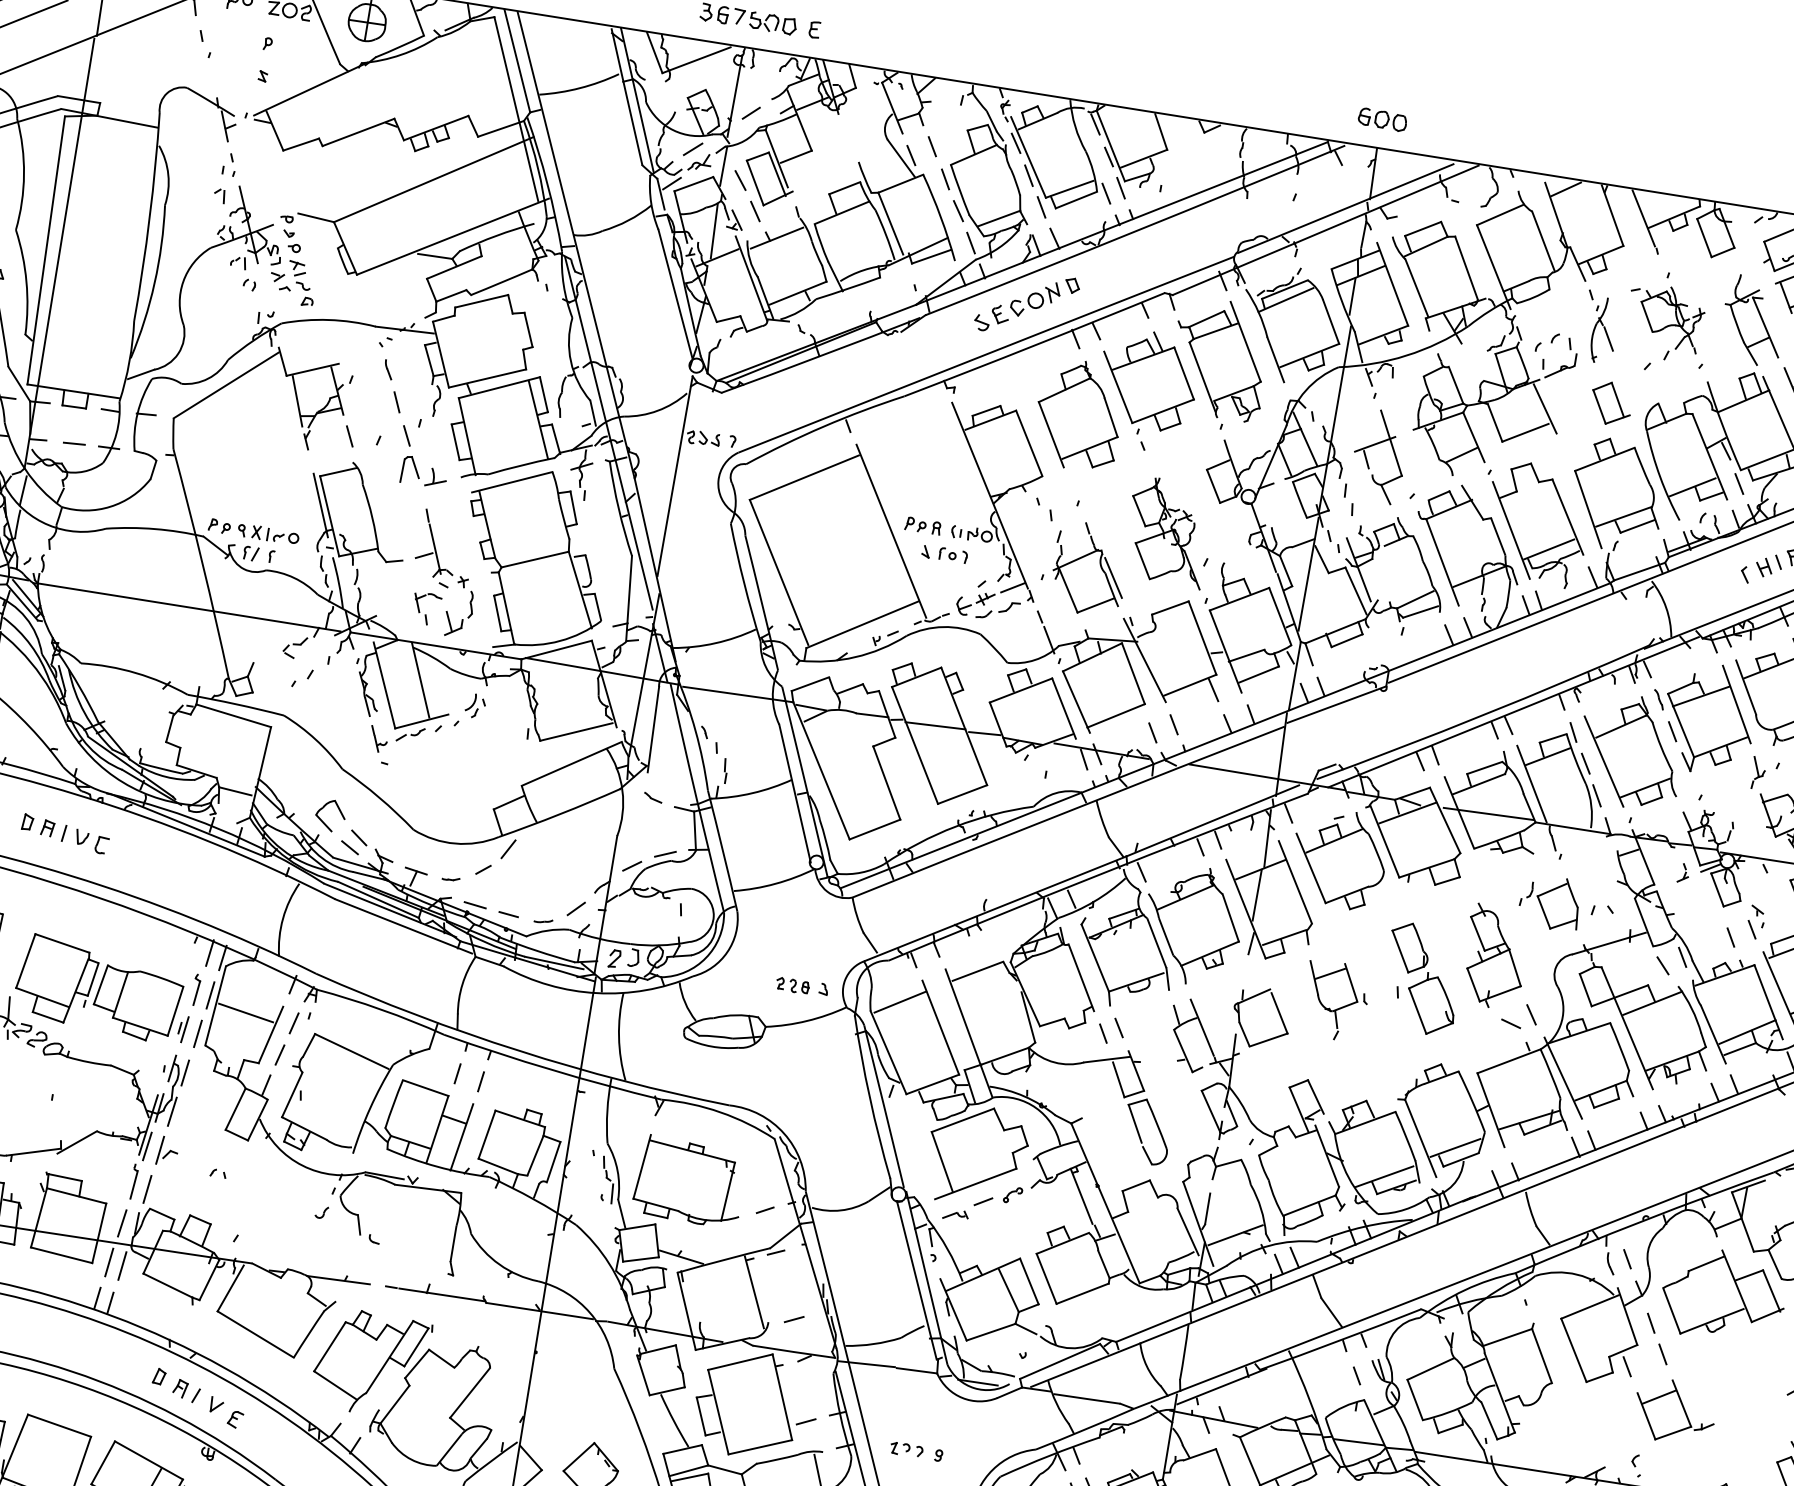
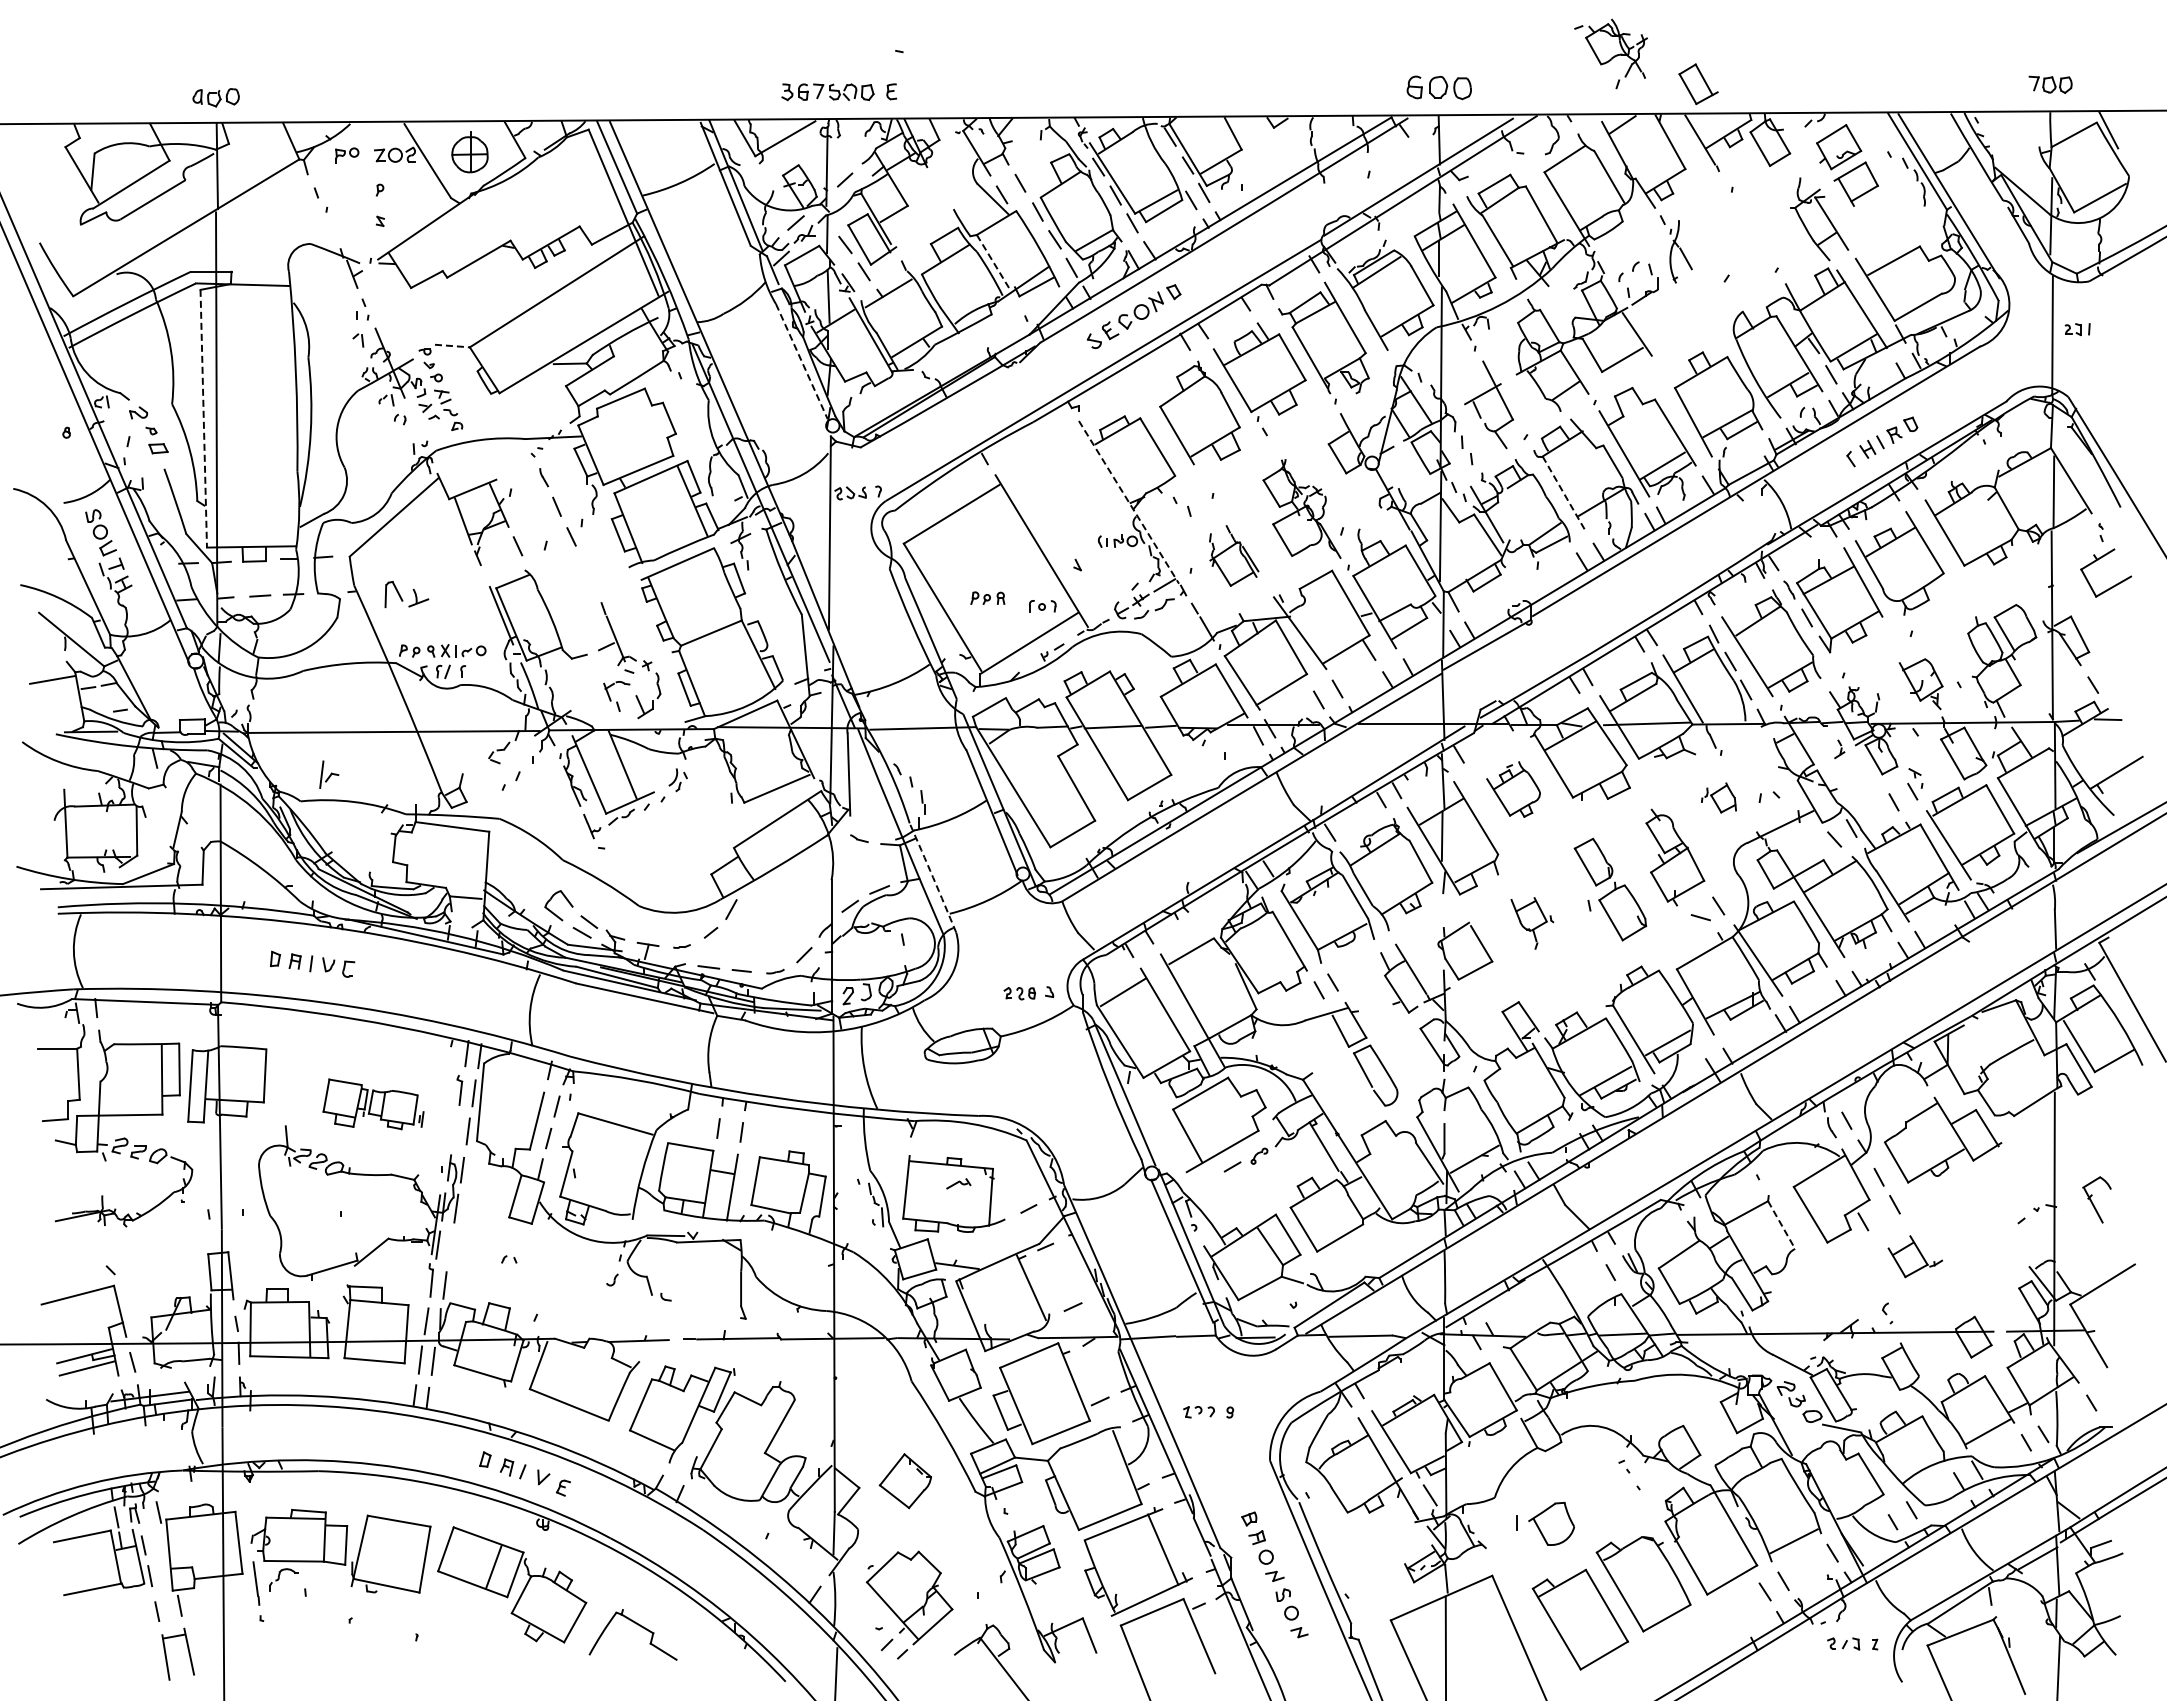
part: (1382, 120) -> (1439, 88), size x1.4
line: (316, 218) -> (452, 346), solid -> dashed
line: (890, 224) -> (993, 262), solid -> dashed
line: (46, 250) -> (203, 418), solid -> dashed
line: (675, 294) -> (802, 362), solid -> dashed
part: (1664, 322) -> (1610, 53), moved
part: (1611, 403) -> (1698, 84), moved
part: (424, 472) -> (406, 594), moved
line: (989, 495) -> (1128, 502), solid -> dashed
part: (922, 525) -> (987, 597), moved
part: (953, 555) -> (1042, 606), moved
line: (1442, 562) -> (1564, 494), solid -> dashed
part: (1089, 568) -> (1233, 555), size x0.7
part: (1757, 772) -> (1893, 643), removed
arc: (723, 850) -> (933, 877), solid -> dashed
part: (1339, 858) -> (1513, 789), size x0.6
part: (1549, 902) -> (1718, 797), size x0.6
part: (104, 989) -> (373, 1104), size x0.6
part: (1335, 1001) -> (1532, 923), size x0.7
line: (246, 1012) -> (510, 1103), removed
part: (168, 1151) -> (329, 774), moved
part: (955, 1214) -> (958, 1183), moved
line: (1541, 1356) -> (1781, 1225), solid -> dashed
part: (1675, 1411) -> (1915, 1256), size x0.7

